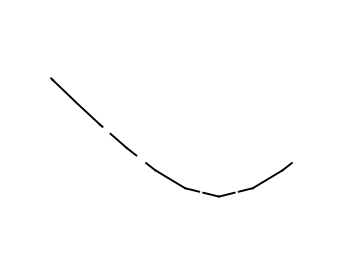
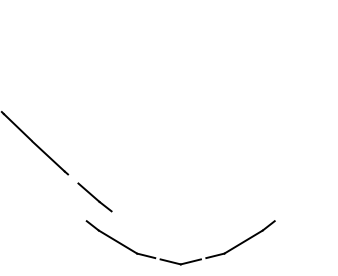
part: (215, 194) -> (176, 261), moved

